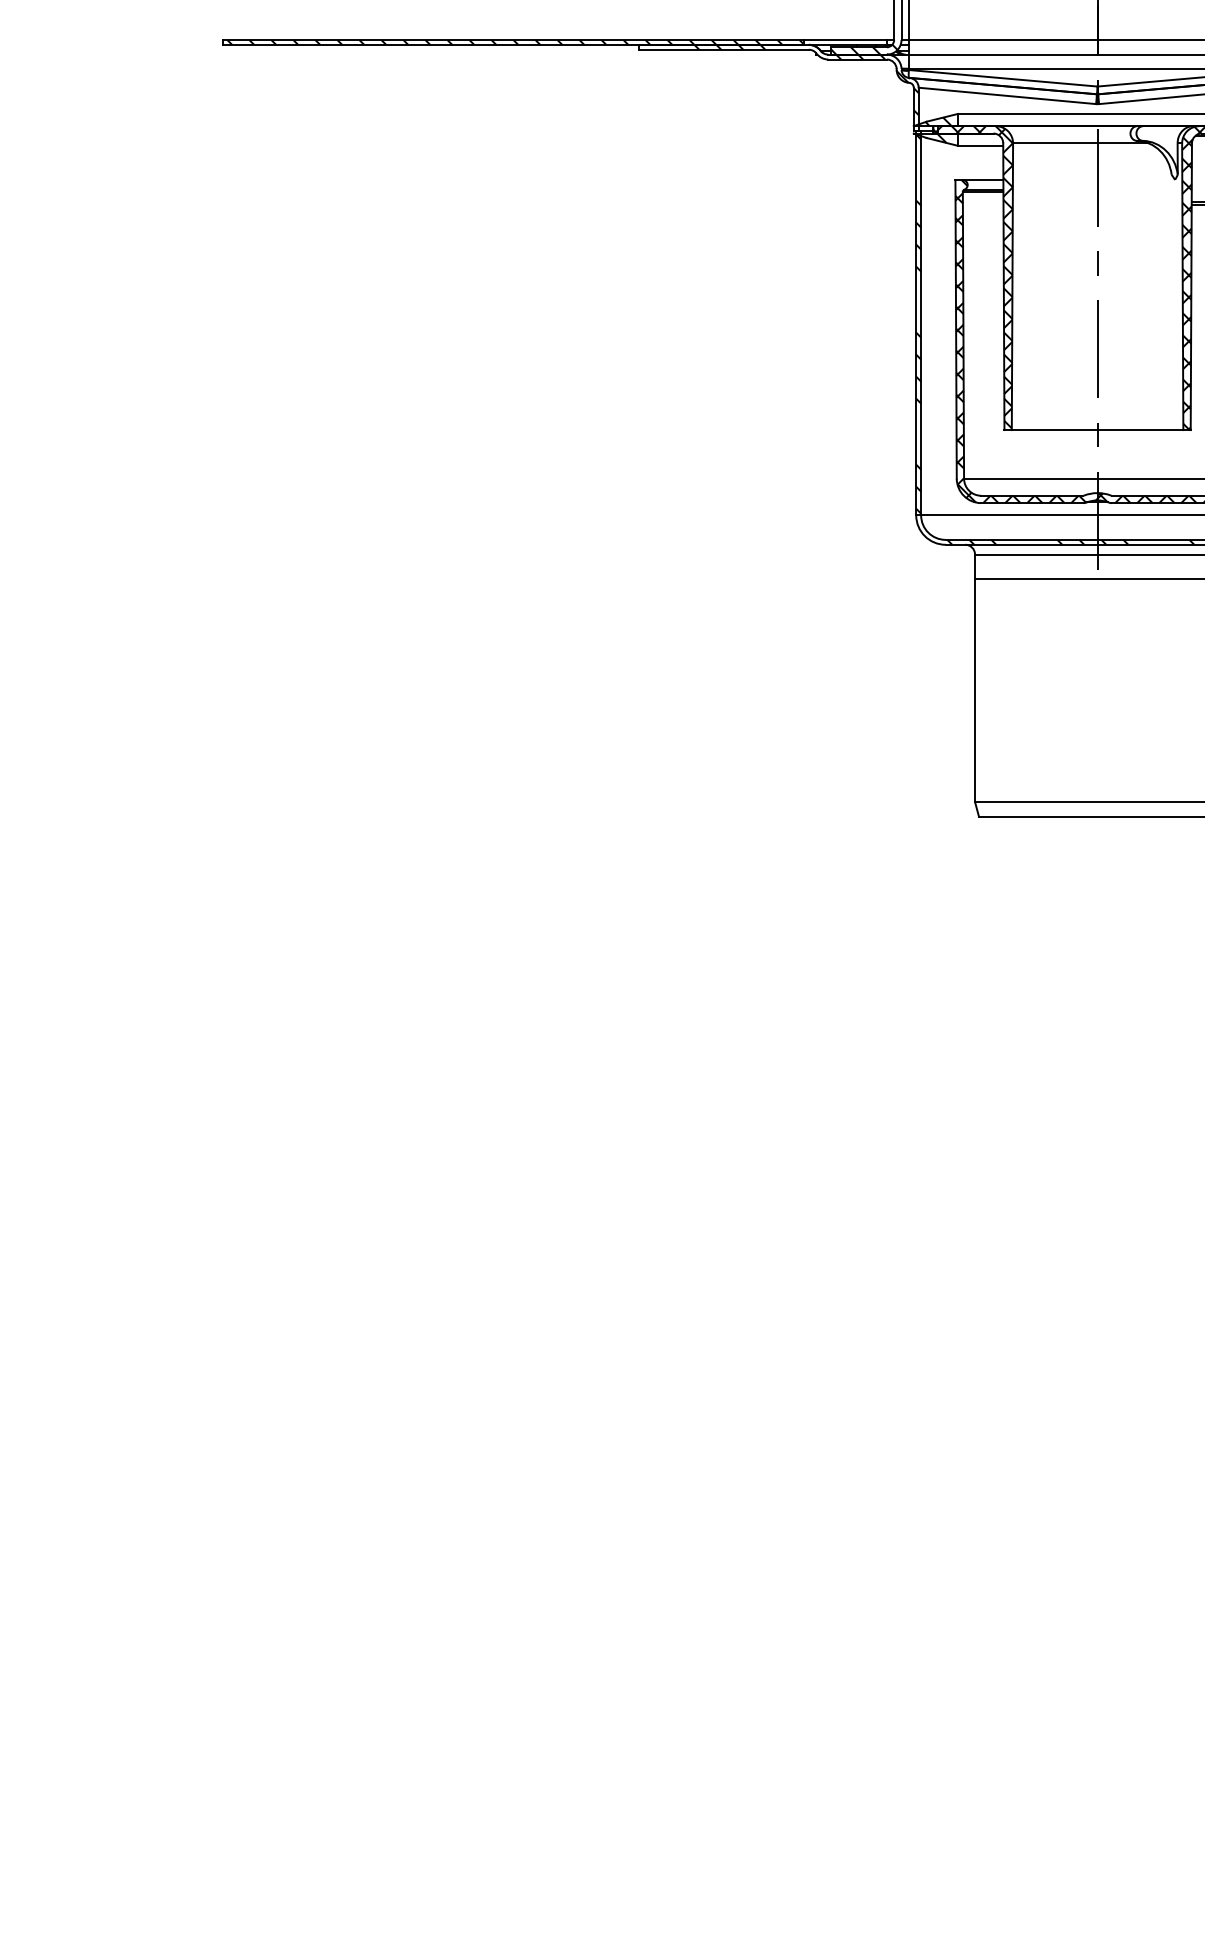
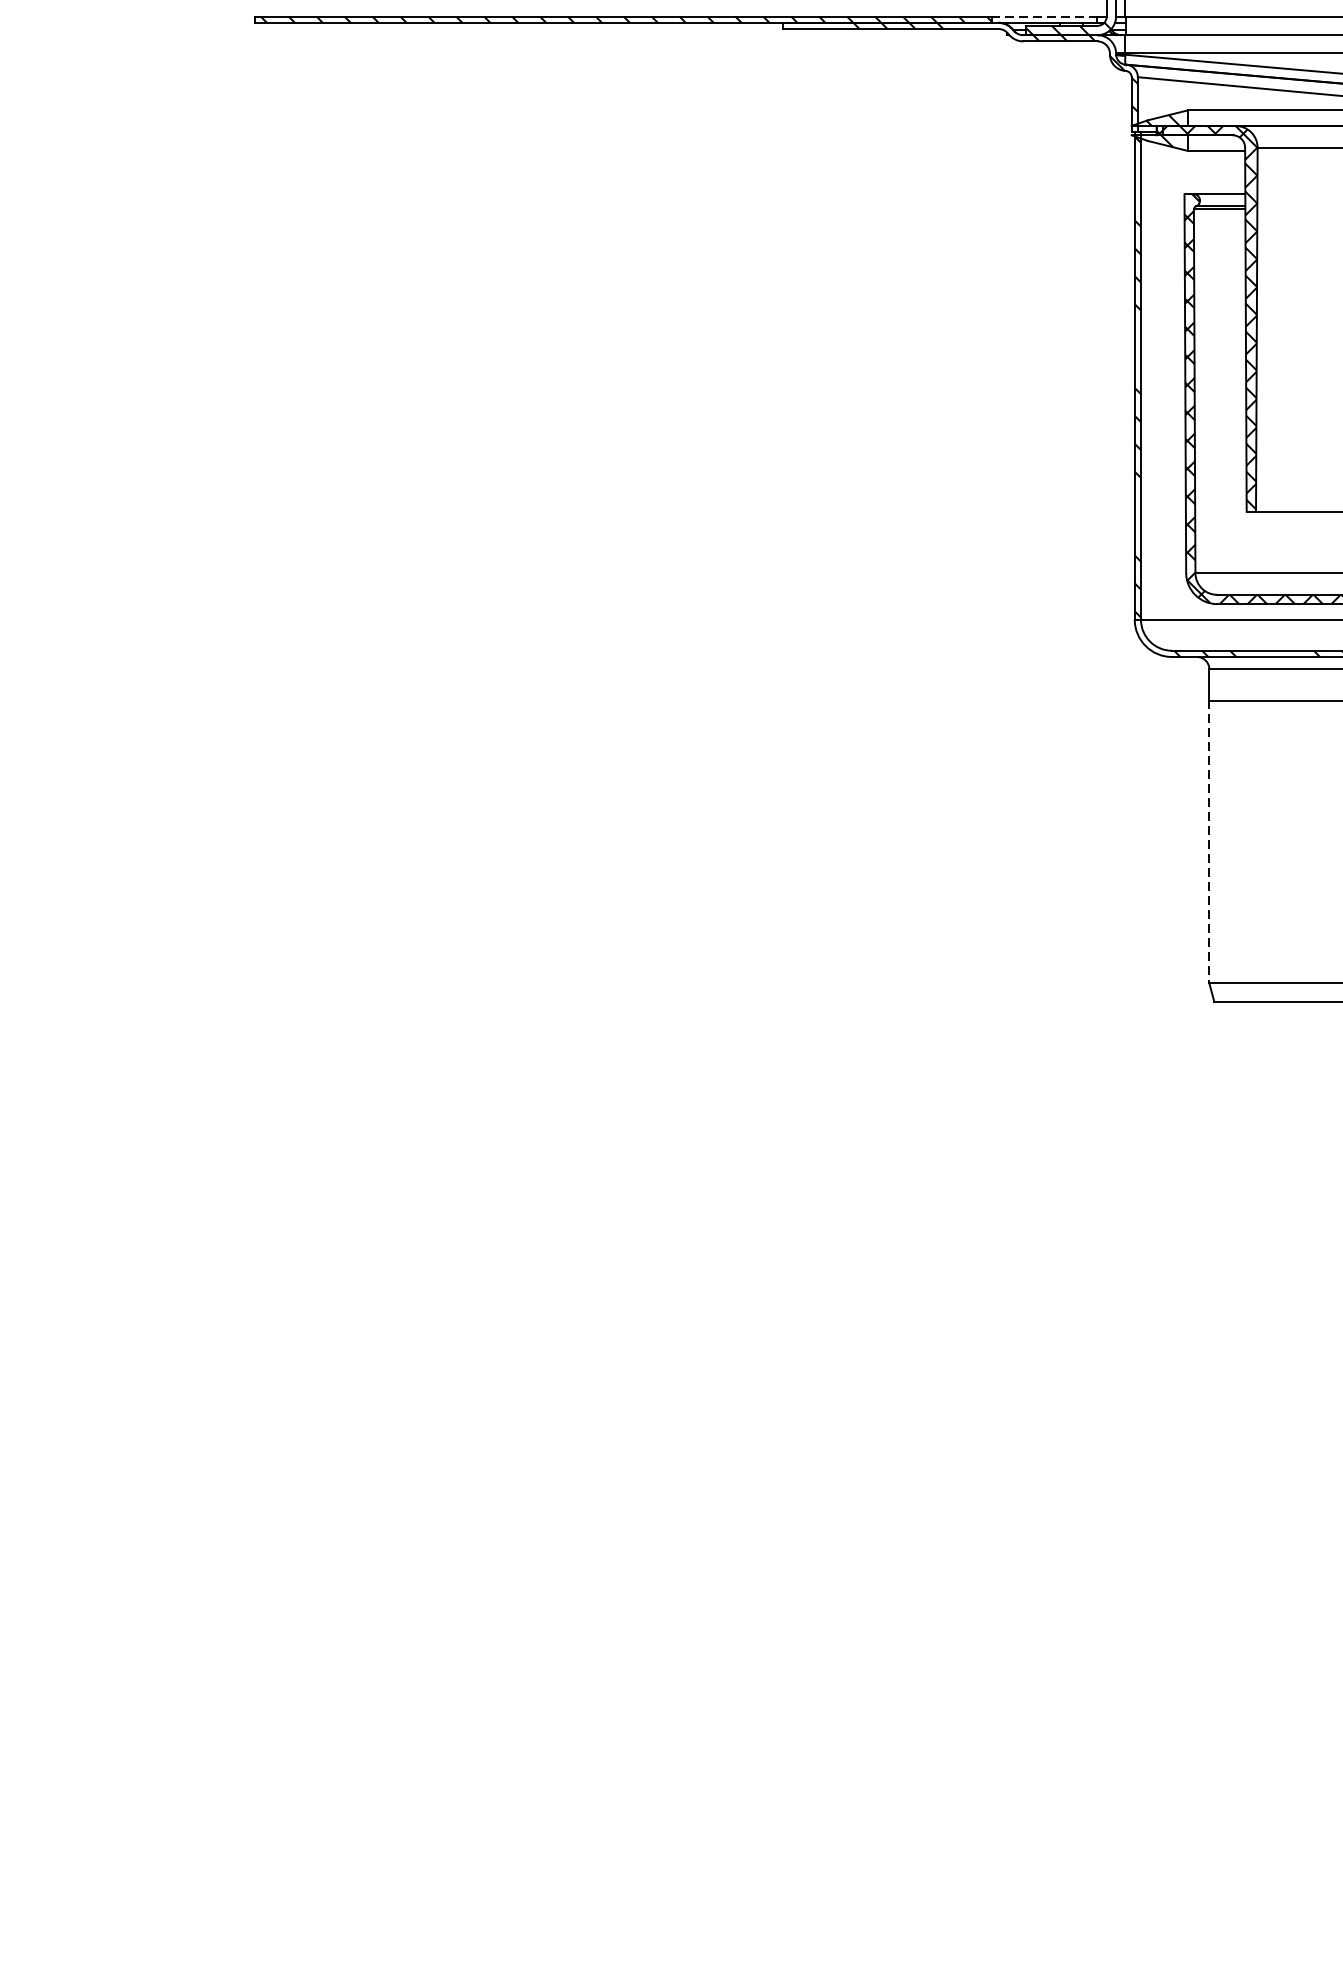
line: (845, 39) -> (1045, 16), solid -> dashed
line: (975, 690) -> (1209, 841), solid -> dashed

